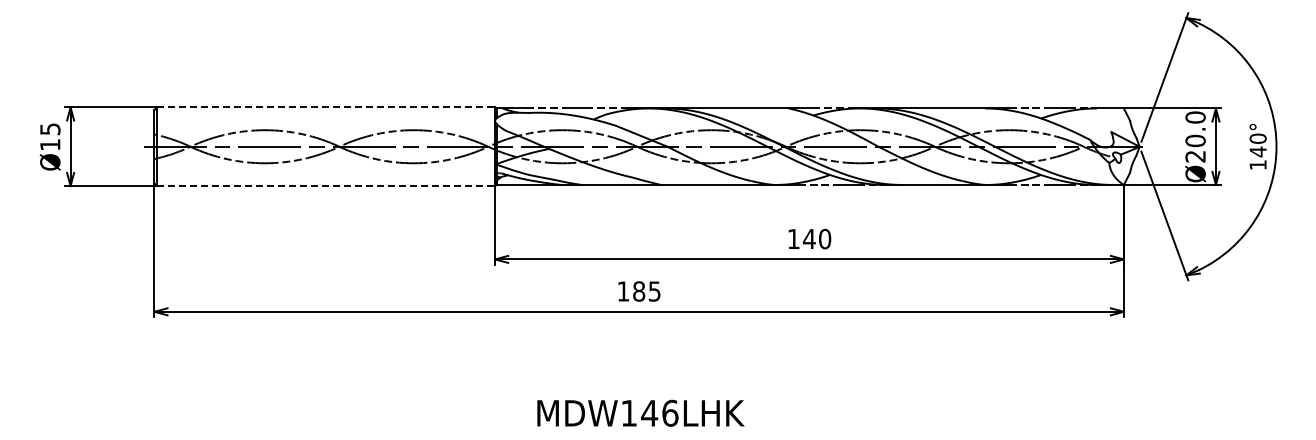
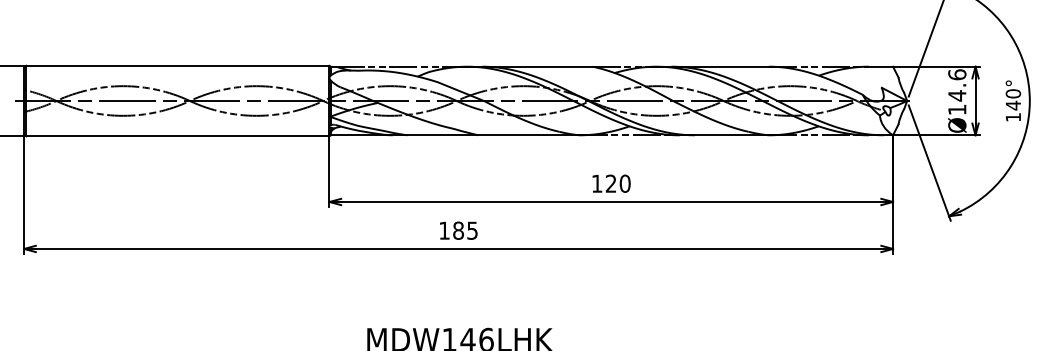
line: (326, 107) -> (178, 65), dashed -> solid
text: (1195, 136) -> (957, 91), Ø20.0 -> Ø14.6
line: (326, 186) -> (178, 136), dashed -> solid
text: (808, 238) -> (610, 183), 140 -> 120

